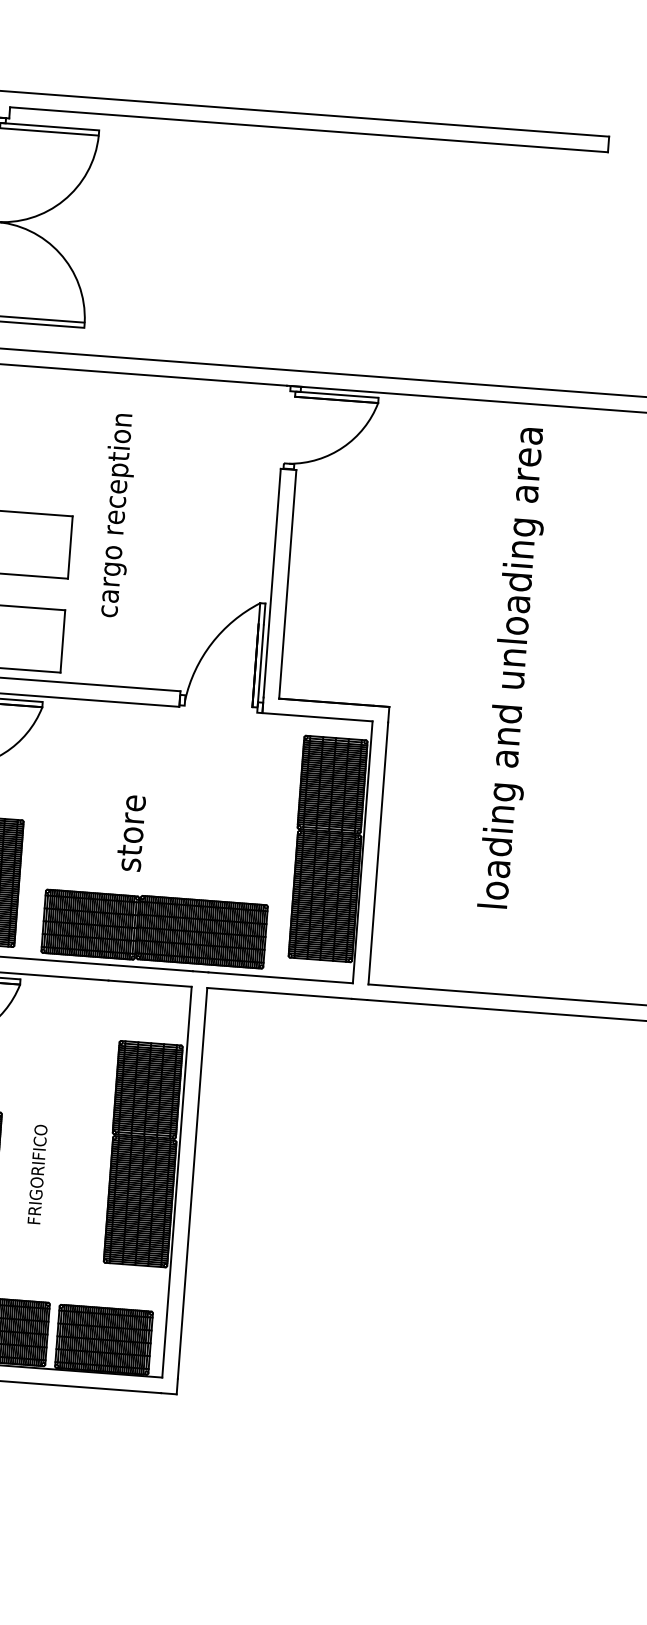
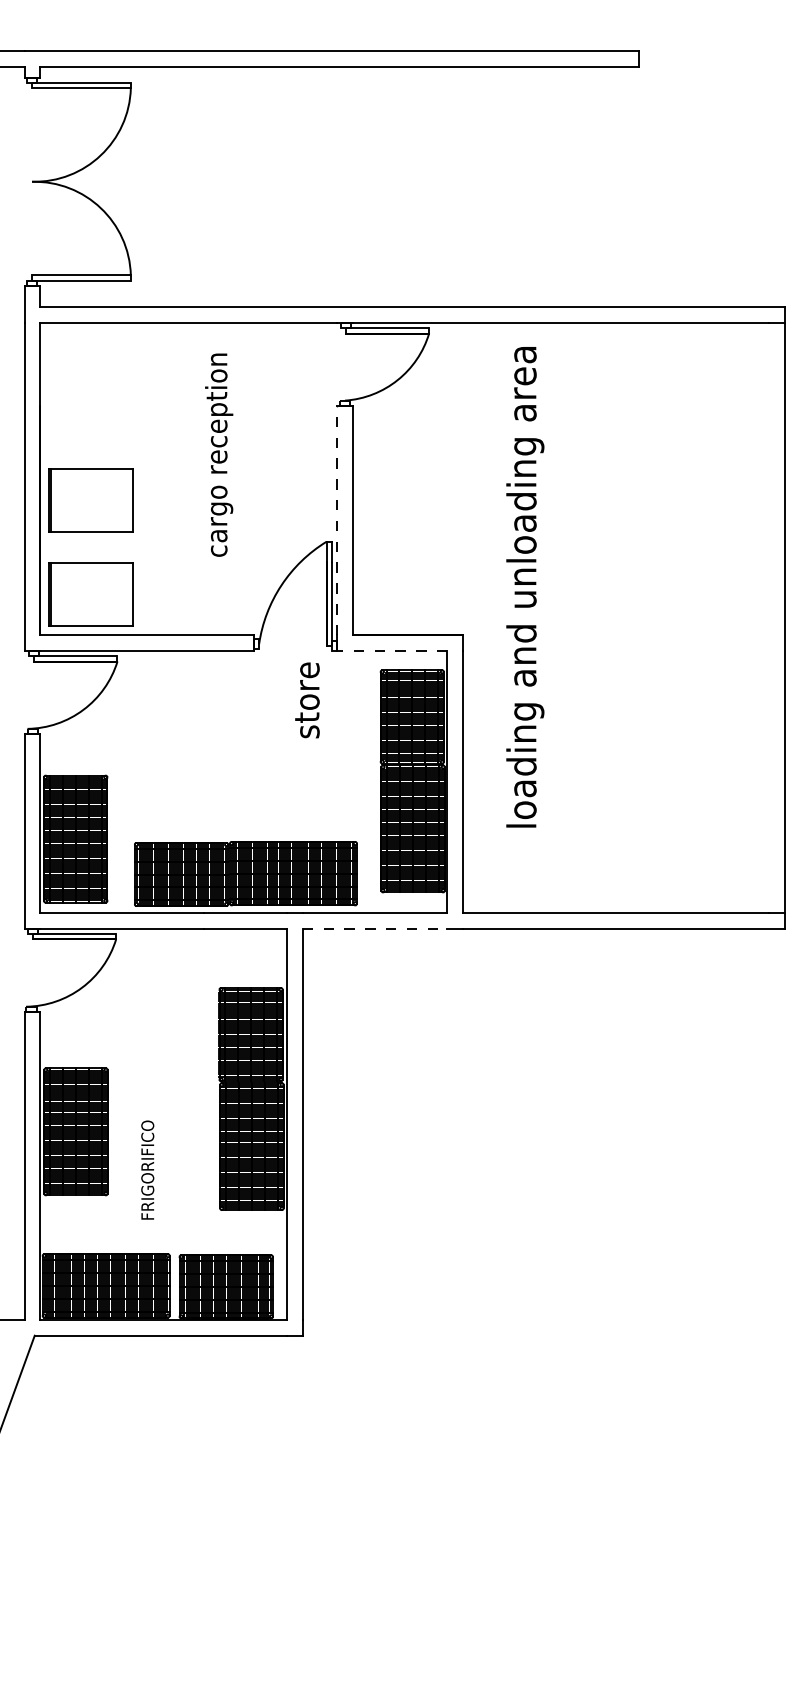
text: (117, 514) -> (219, 454), moved
line: (272, 582) -> (337, 520), solid -> dashed
text: (514, 668) -> (525, 587), moved
line: (316, 716) -> (391, 650), solid -> dashed
text: (131, 833) -> (307, 700), moved
line: (279, 993) -> (375, 928), solid -> dashed
text: (37, 1173) -> (147, 1169), moved

